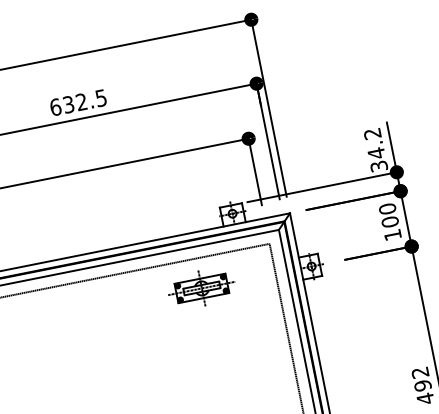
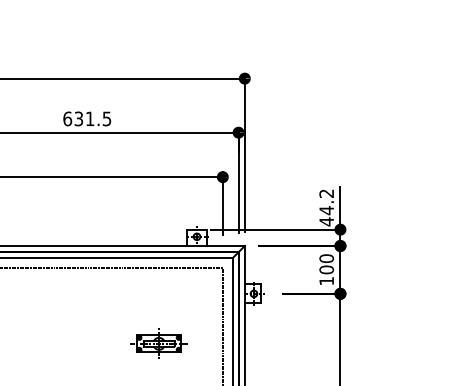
text: (80, 101) -> (89, 118), 632.5 -> 631.5
text: (378, 166) -> (326, 221), 34.2 -> 44.2
part: (201, 288) -> (158, 343), moved

